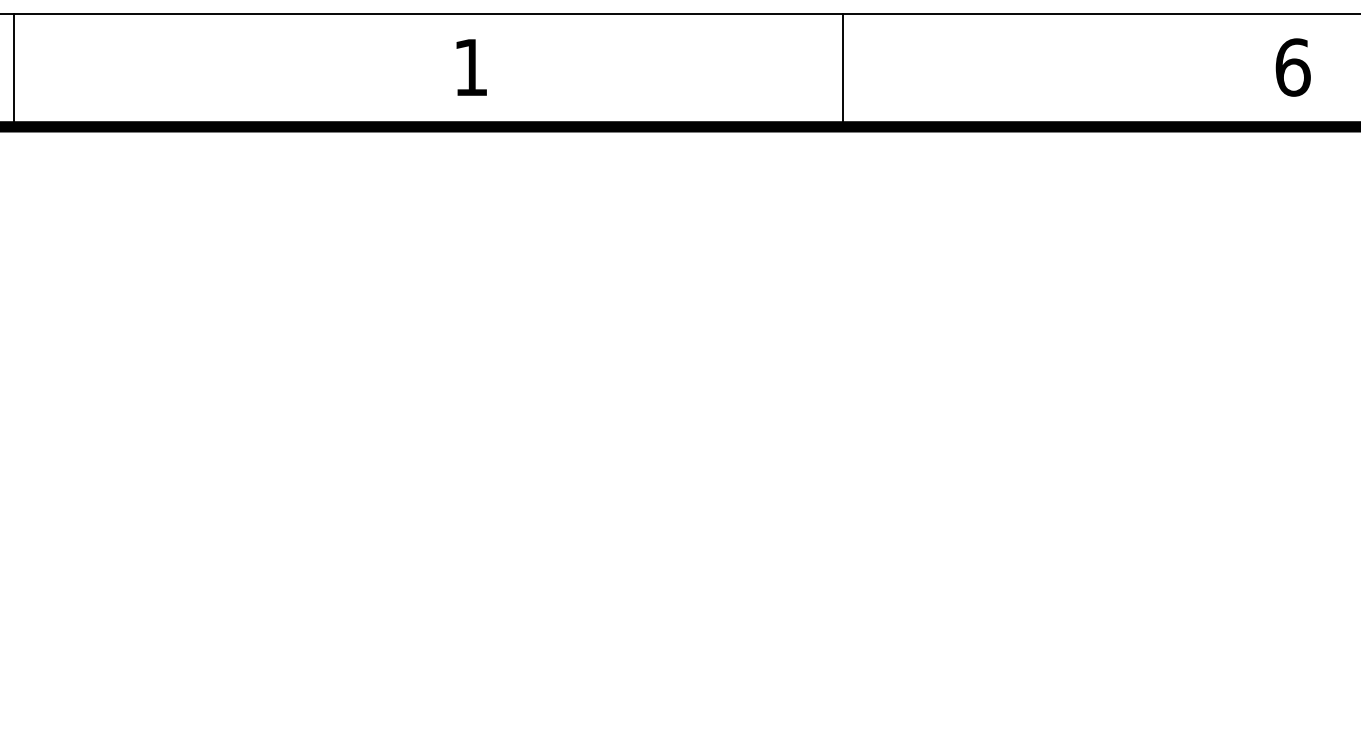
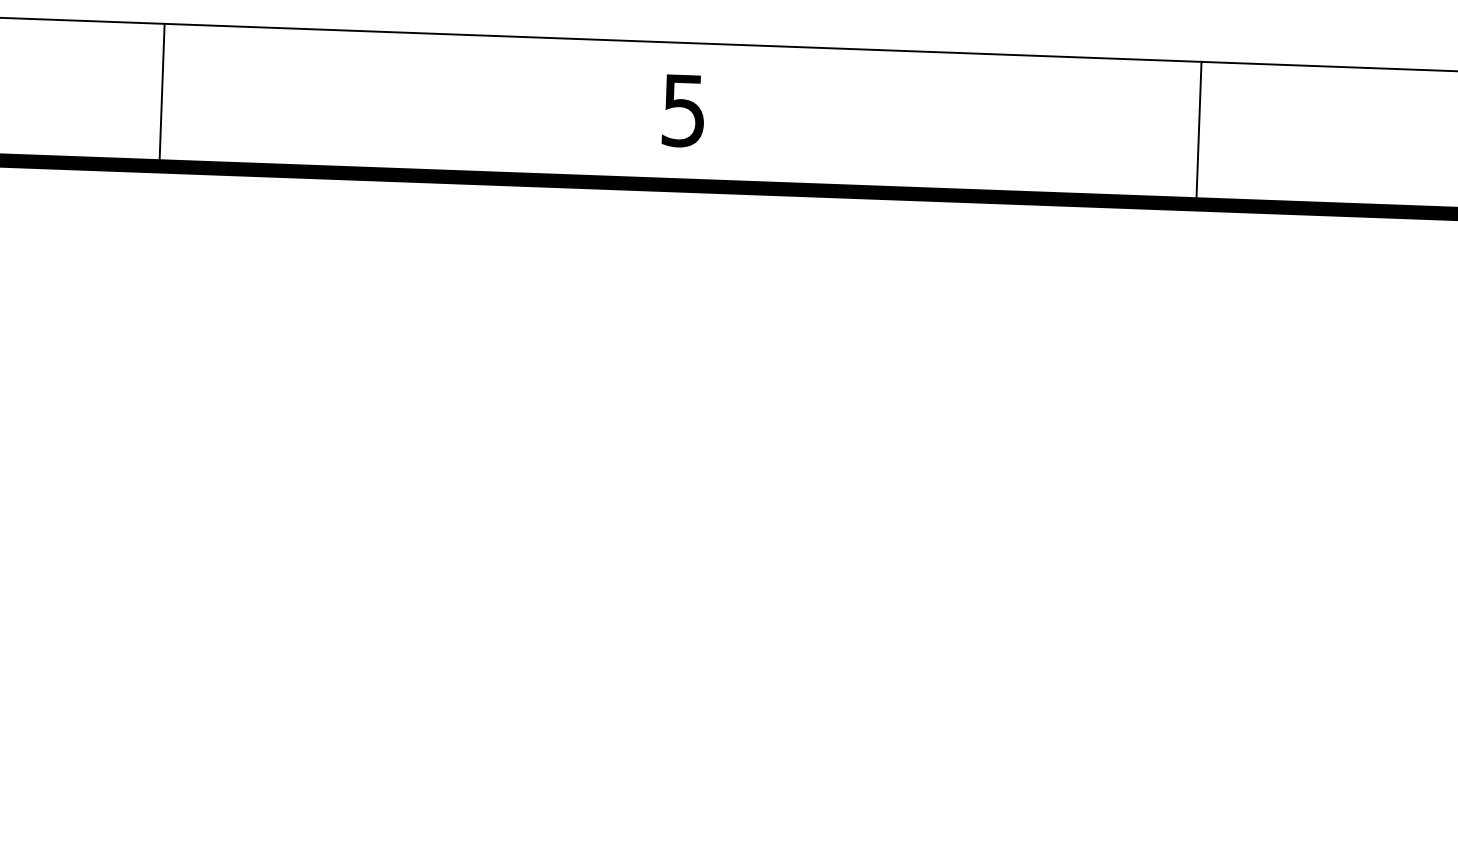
text: (470, 67) -> (683, 110), 1 -> 5
line: (14, 69) -> (162, 94), moved
line: (843, 69) -> (1199, 132), moved

